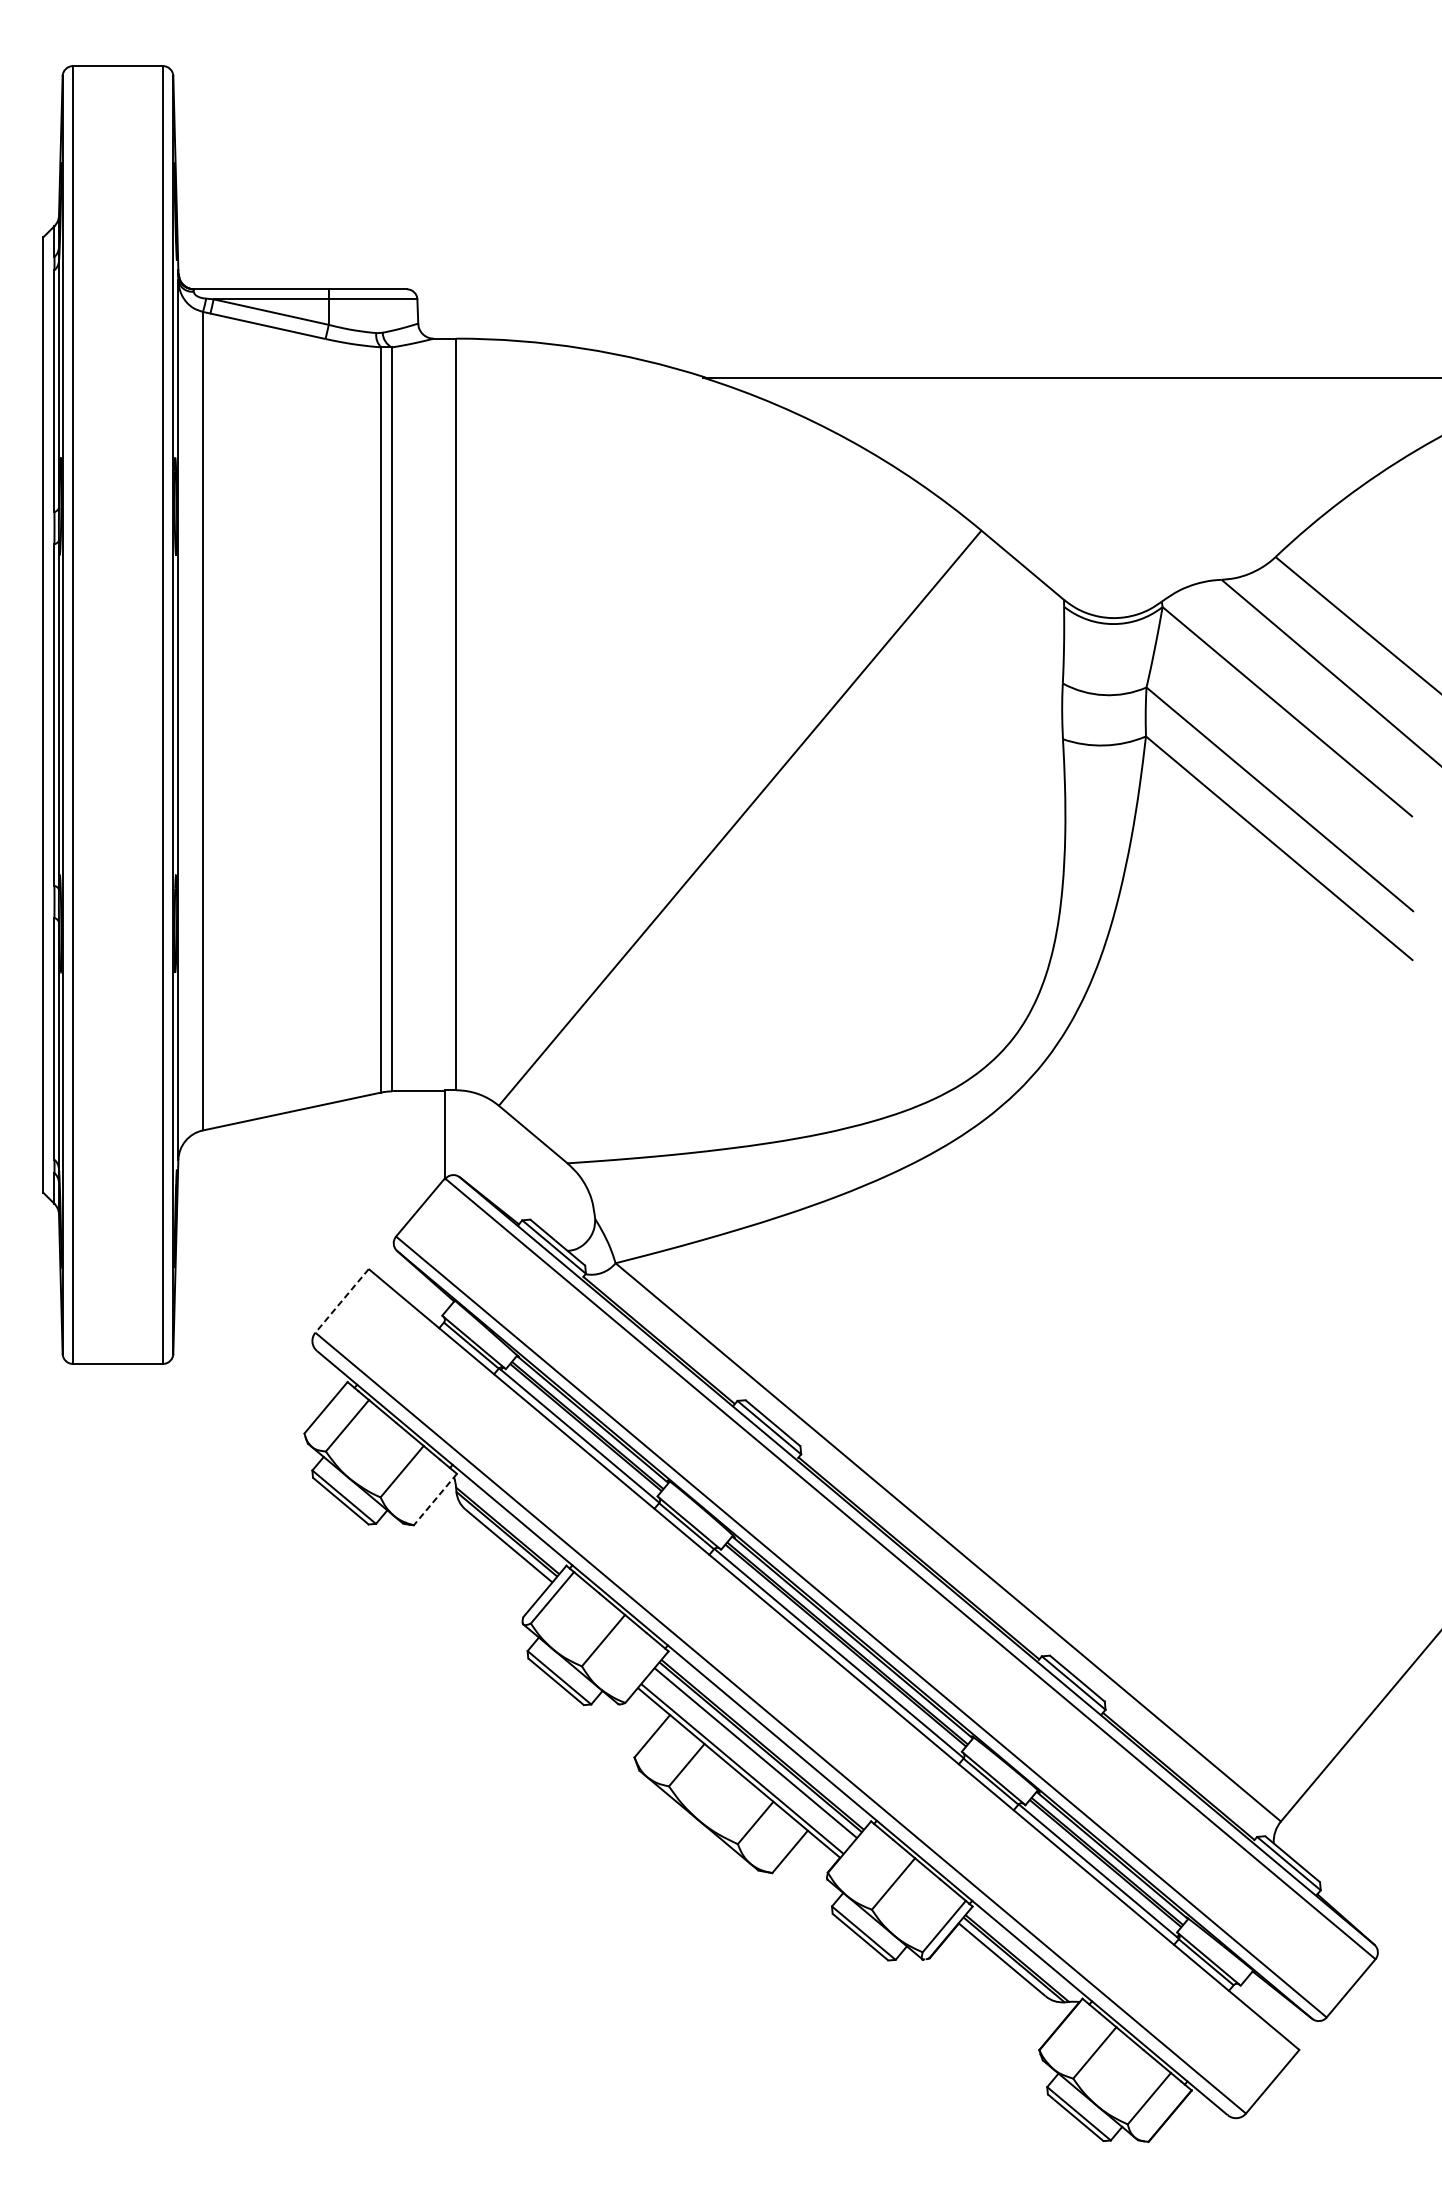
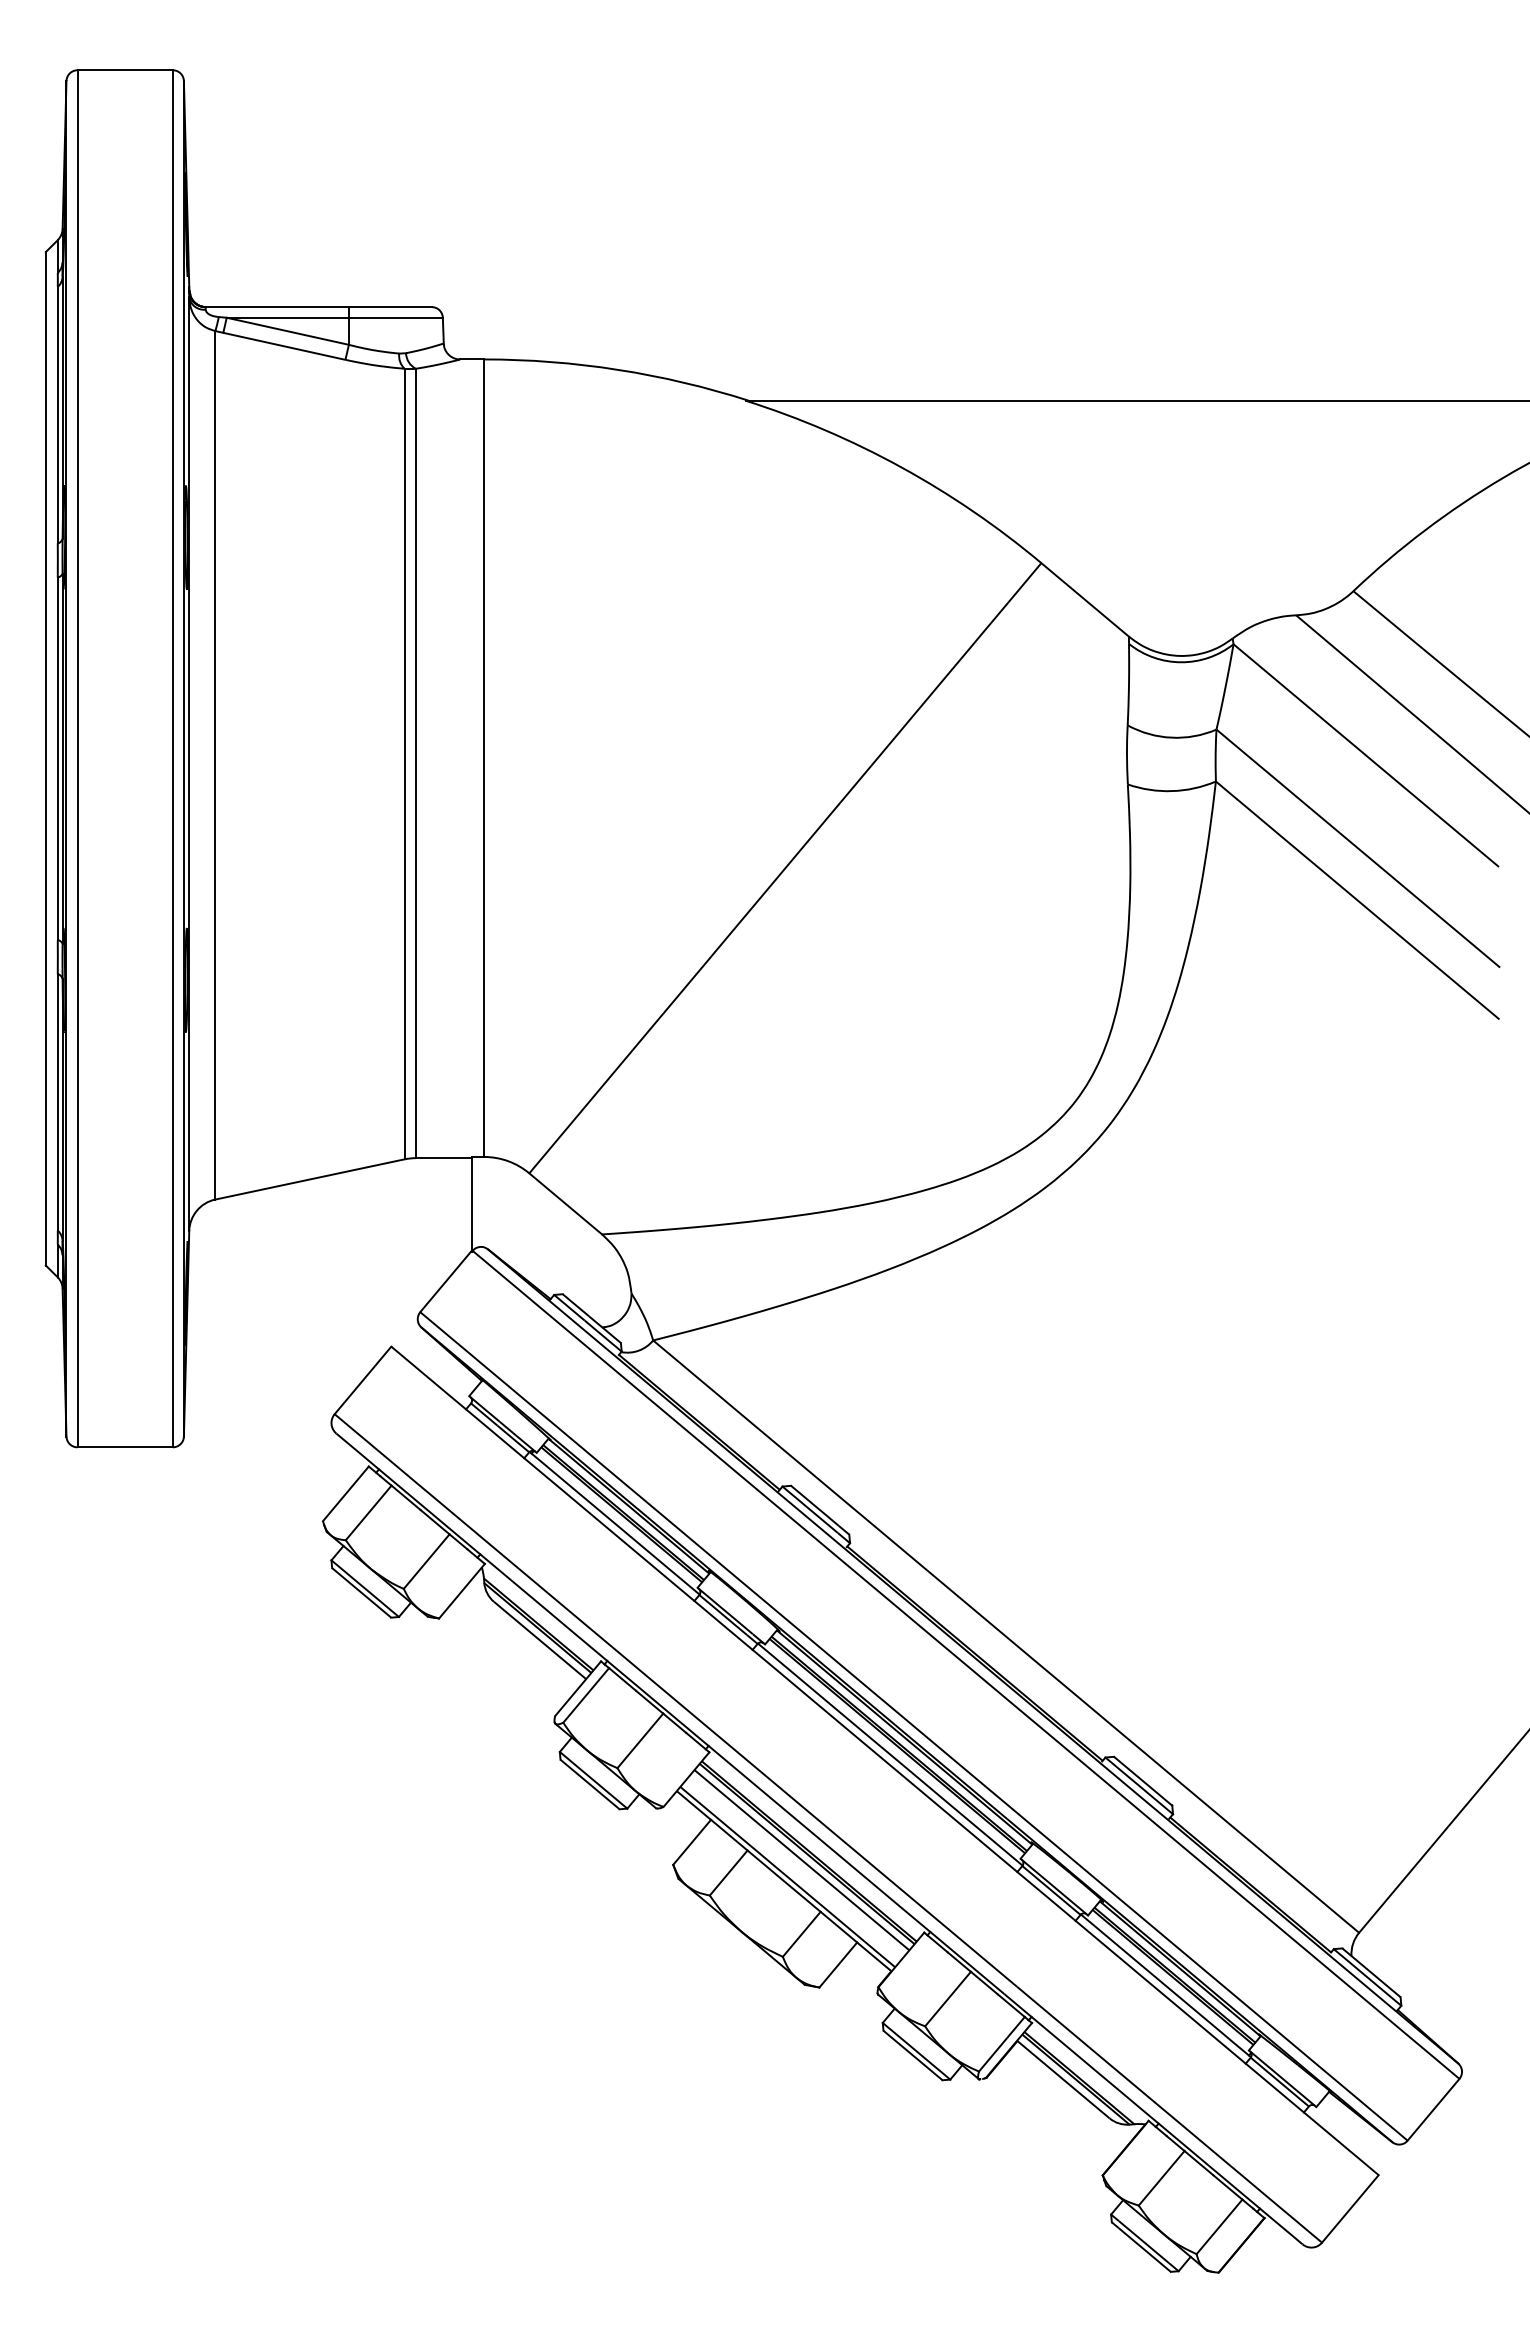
line: (341, 1300) -> (362, 1380), dashed -> solid
line: (434, 1499) -> (461, 1591), dashed -> solid

